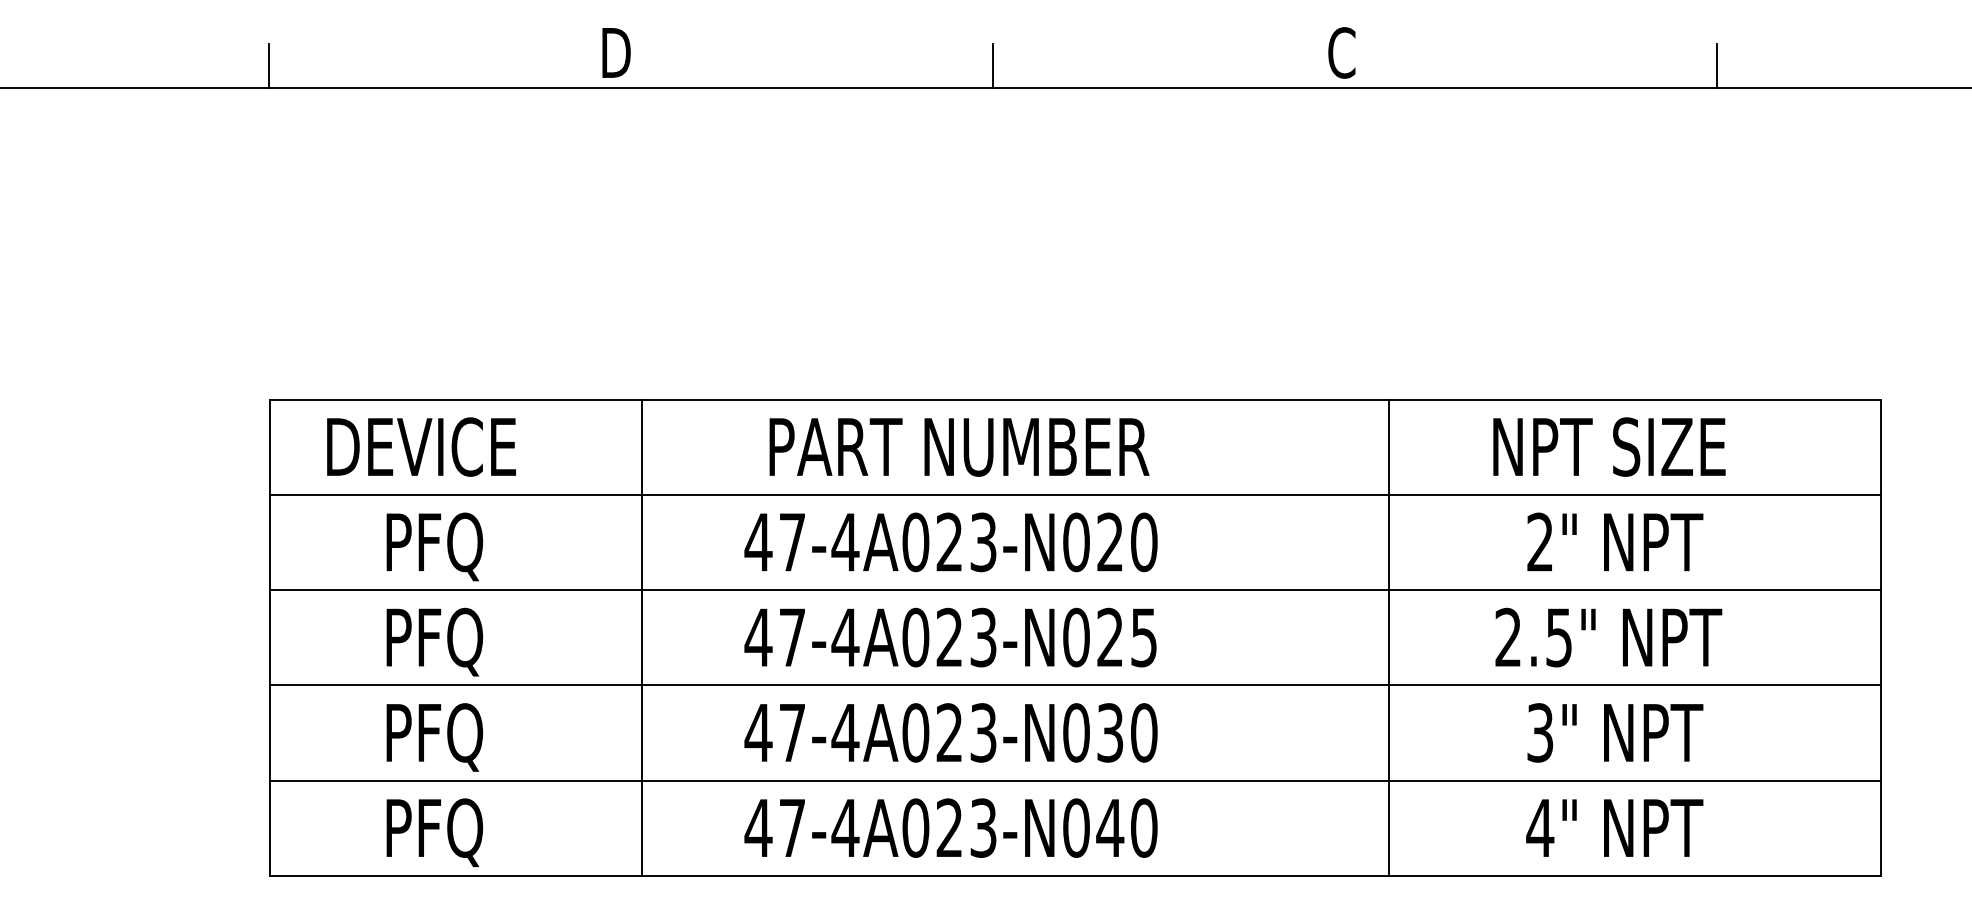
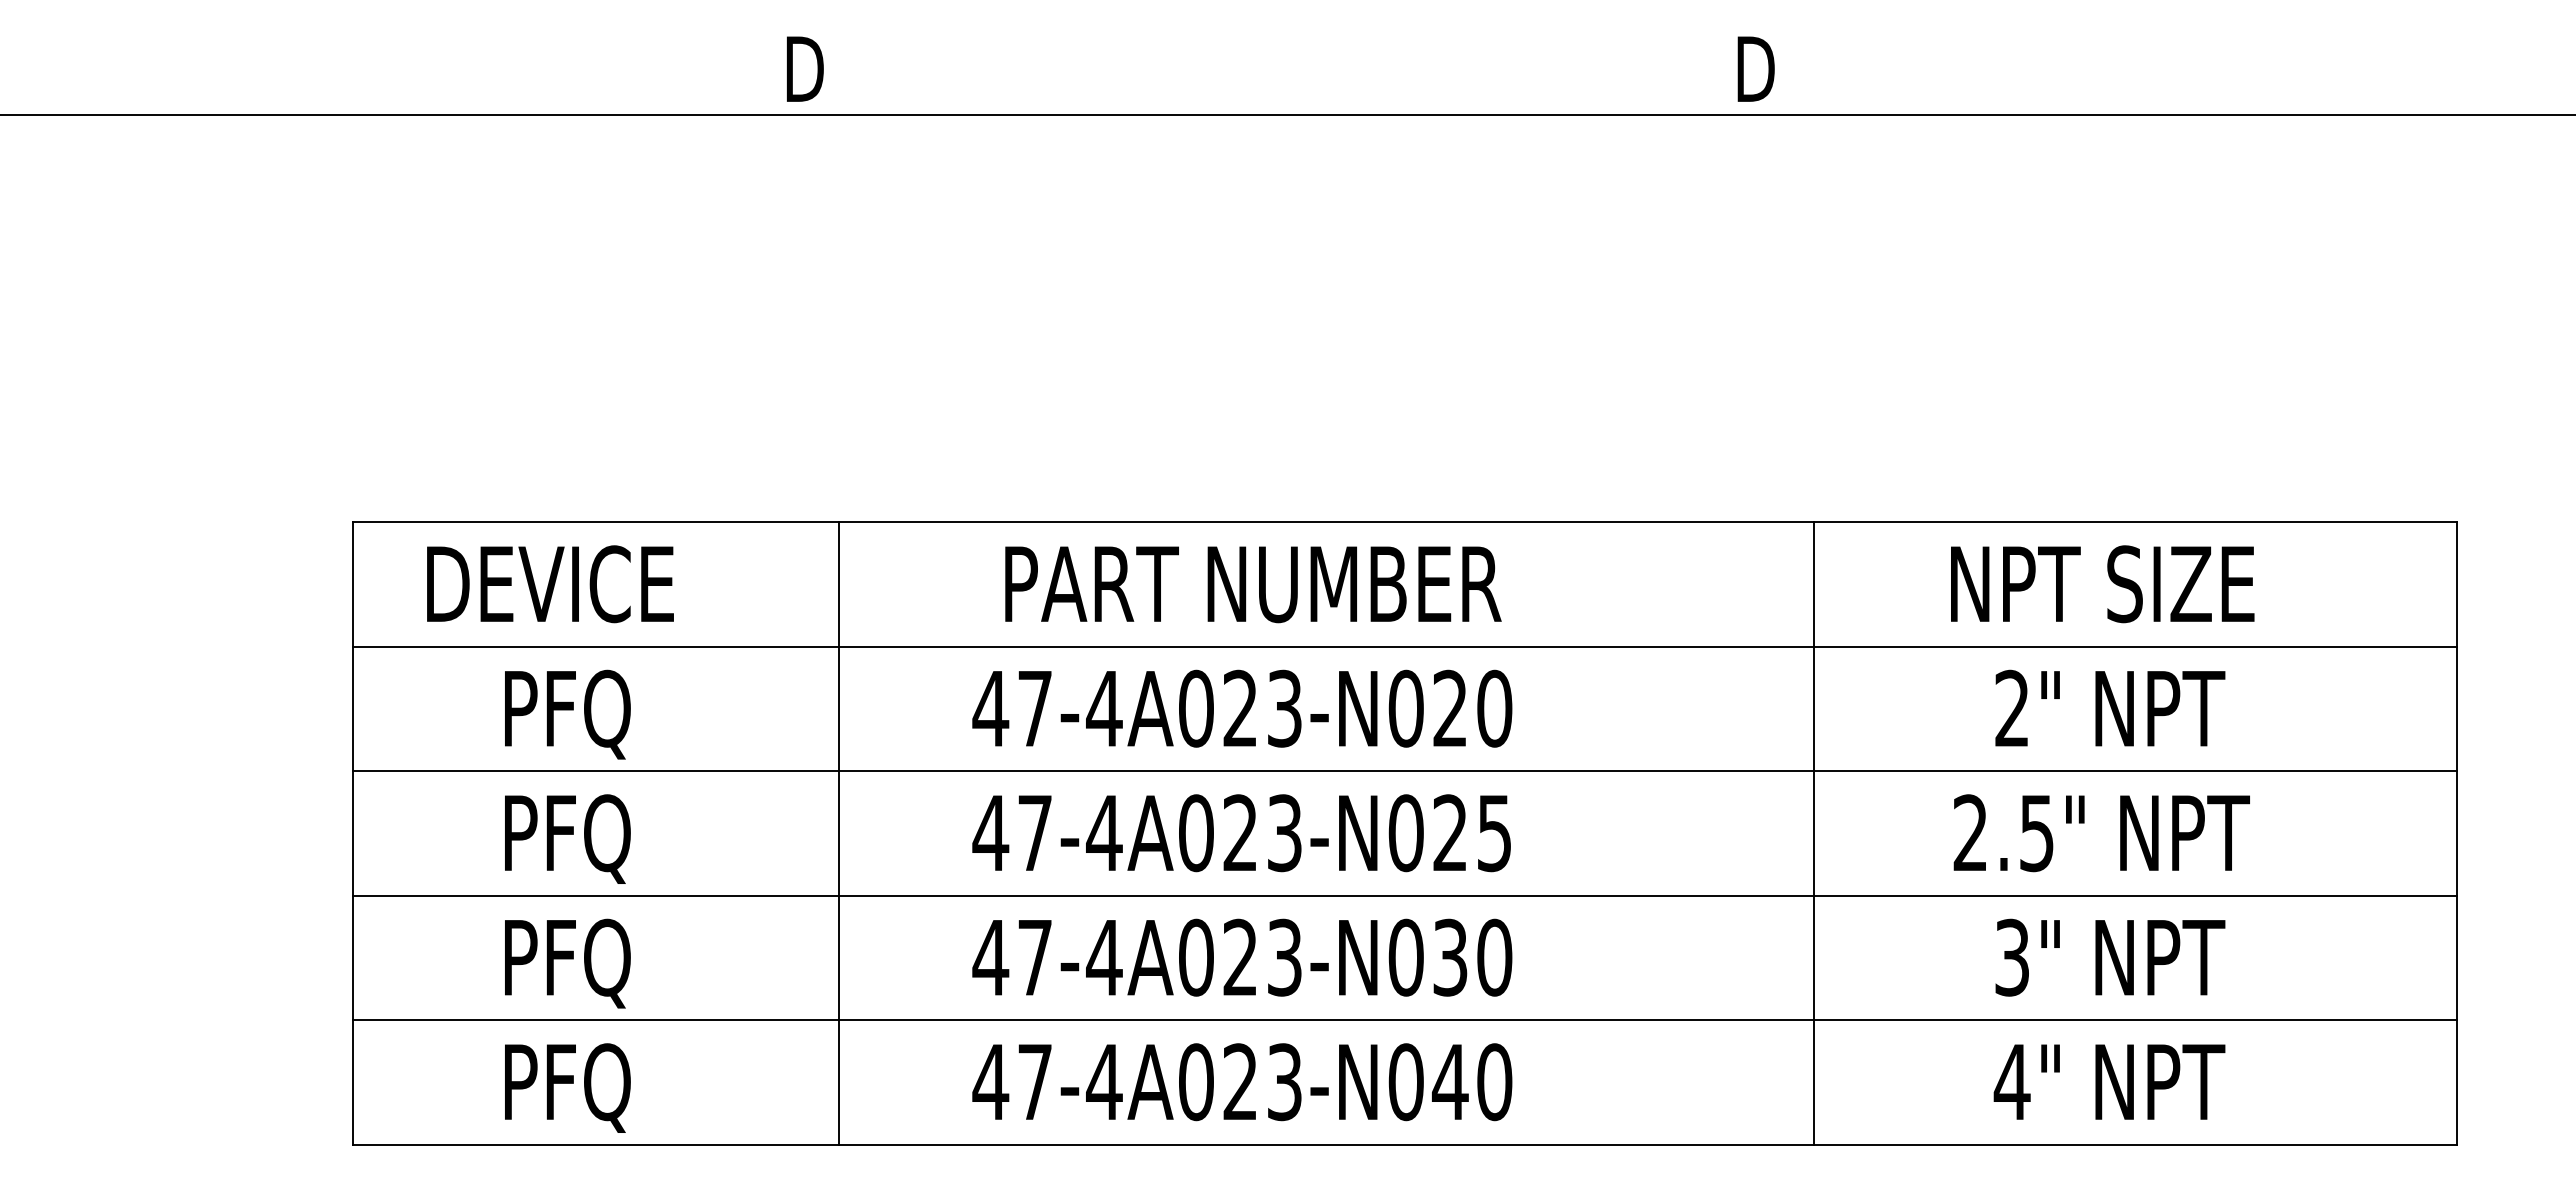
text: (1343, 53) -> (1754, 69), C -> D
line: (269, 66) -> (351, 86), removed
line: (993, 66) -> (1297, 86), removed
line: (1717, 66) -> (2243, 86), removed

